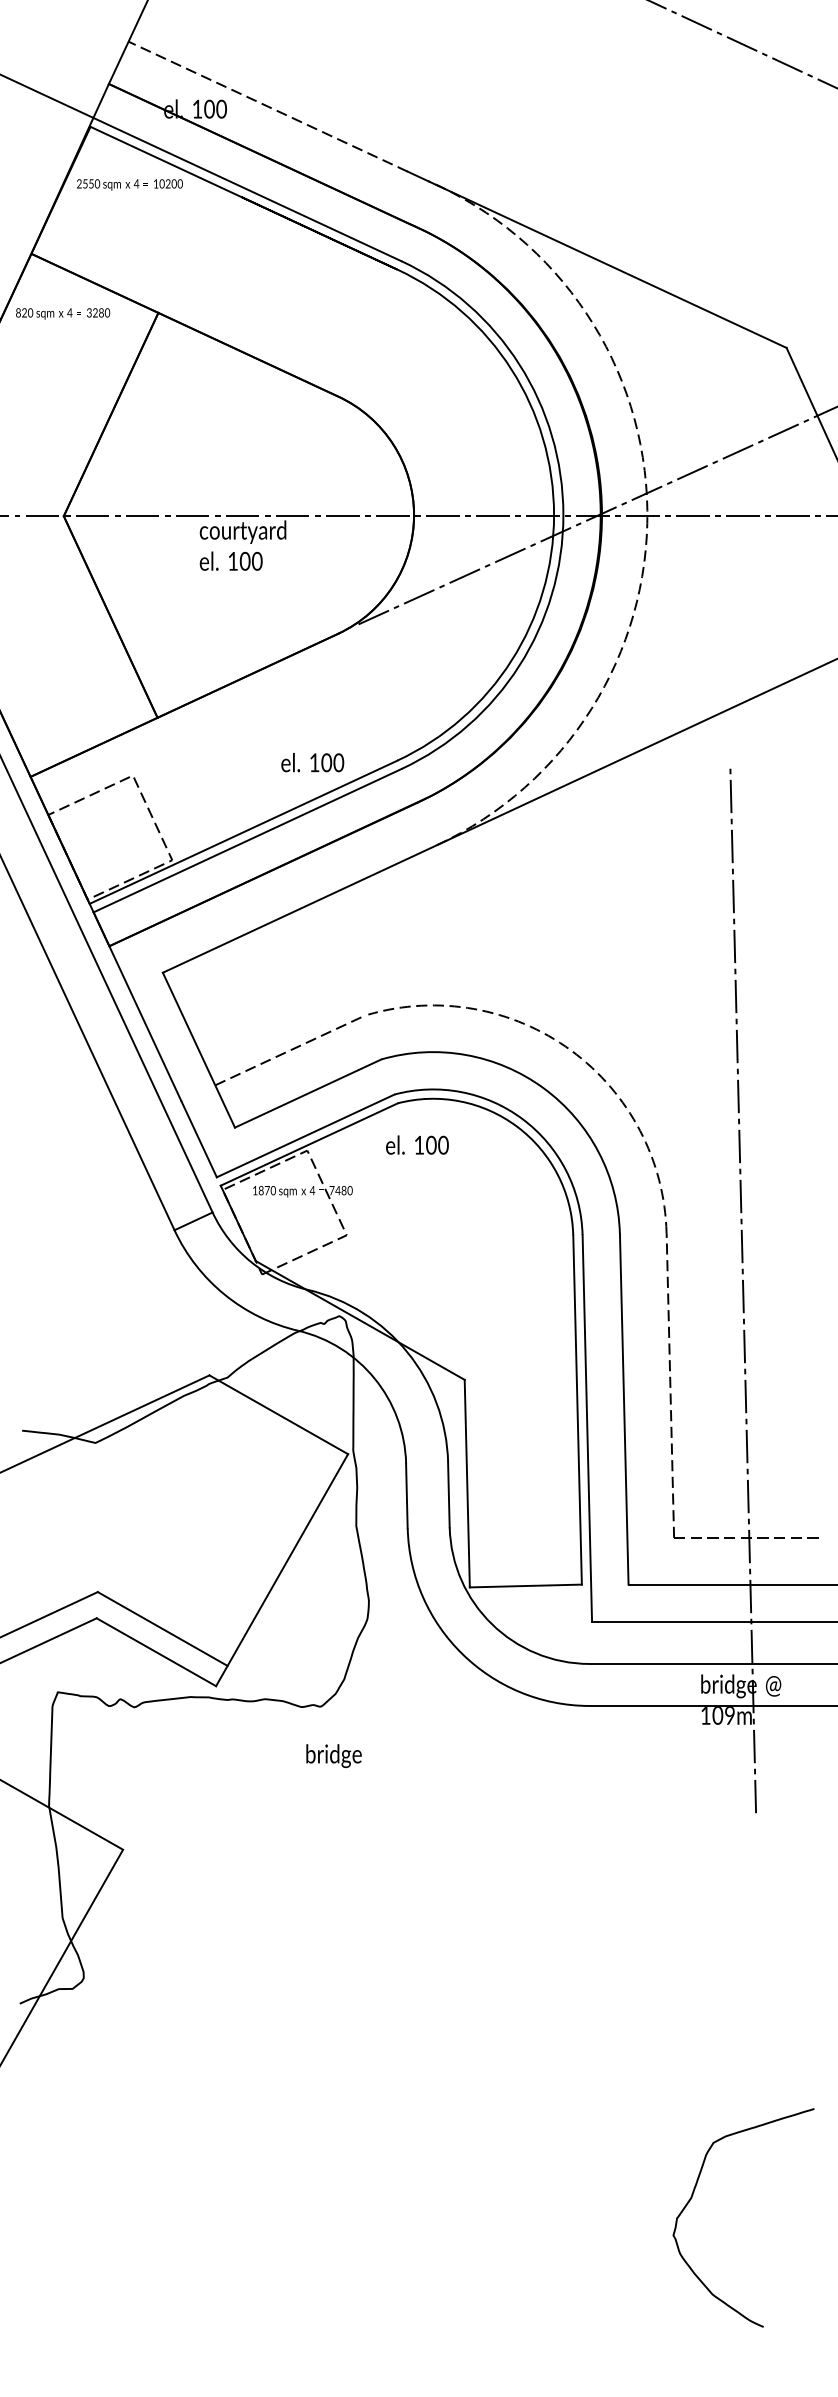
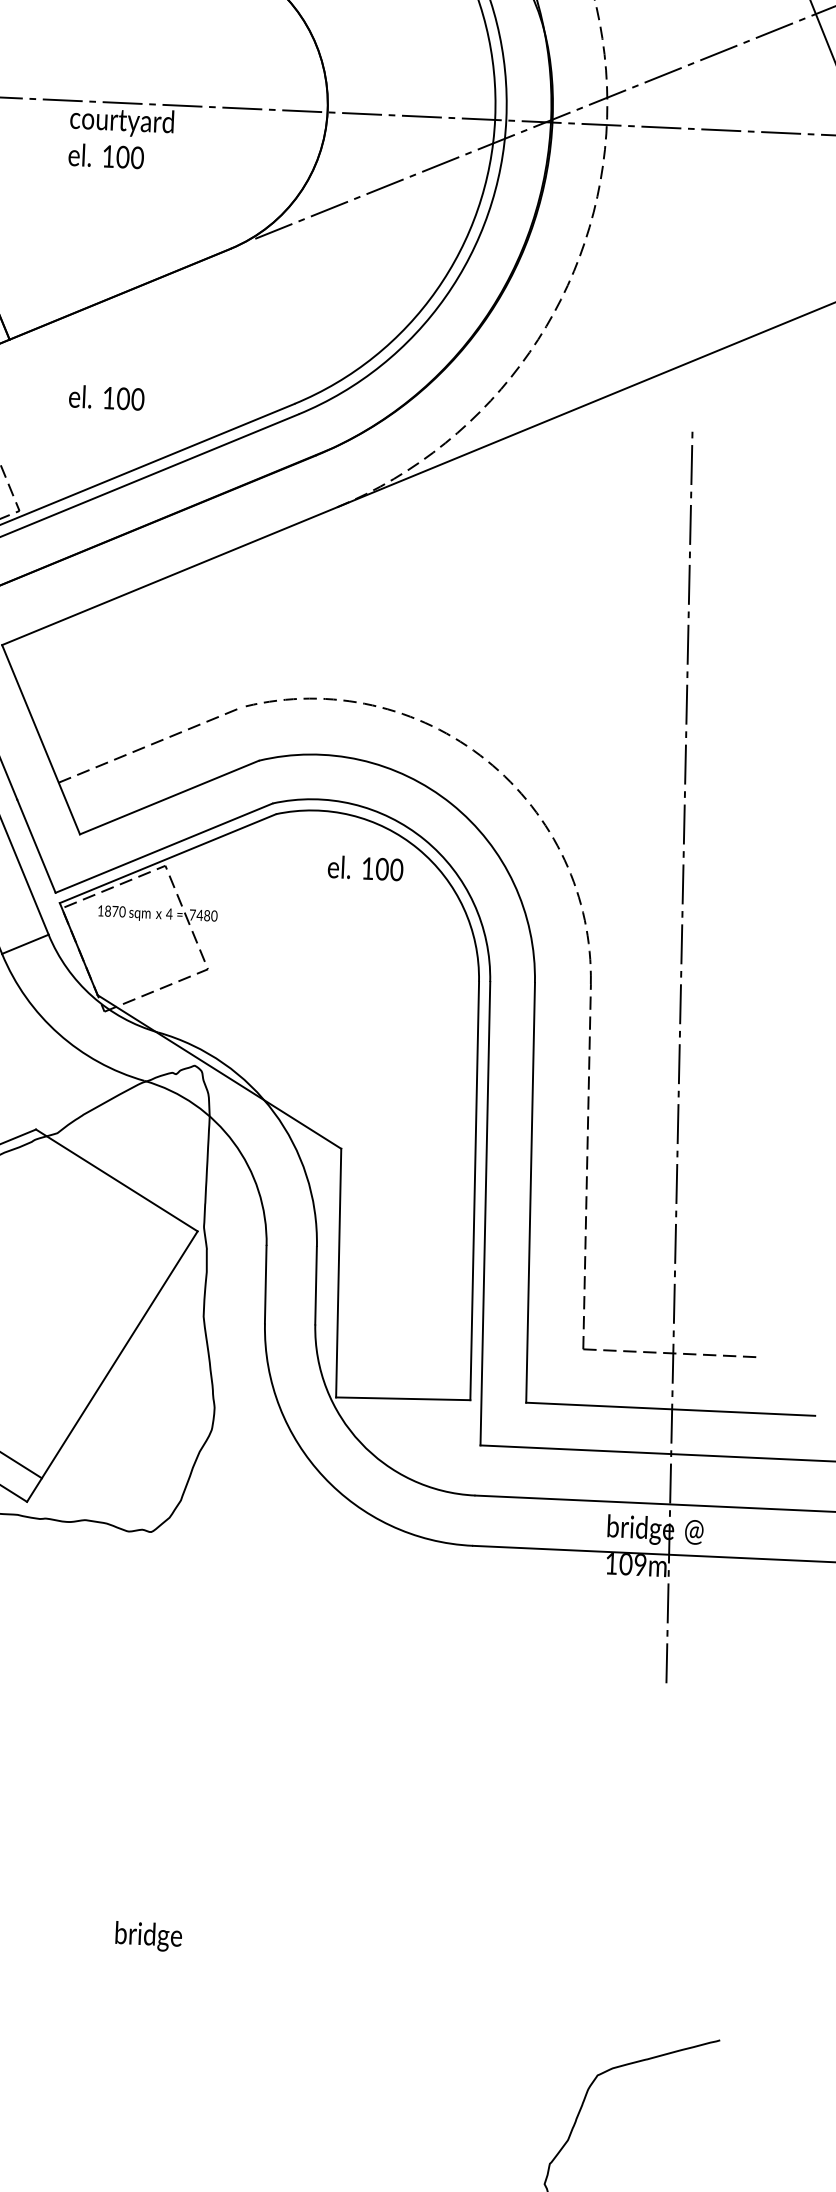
text: (312, 762) -> (106, 397), moved
text: (417, 1144) -> (365, 867), moved
text: (333, 1755) -> (148, 1935), moved

